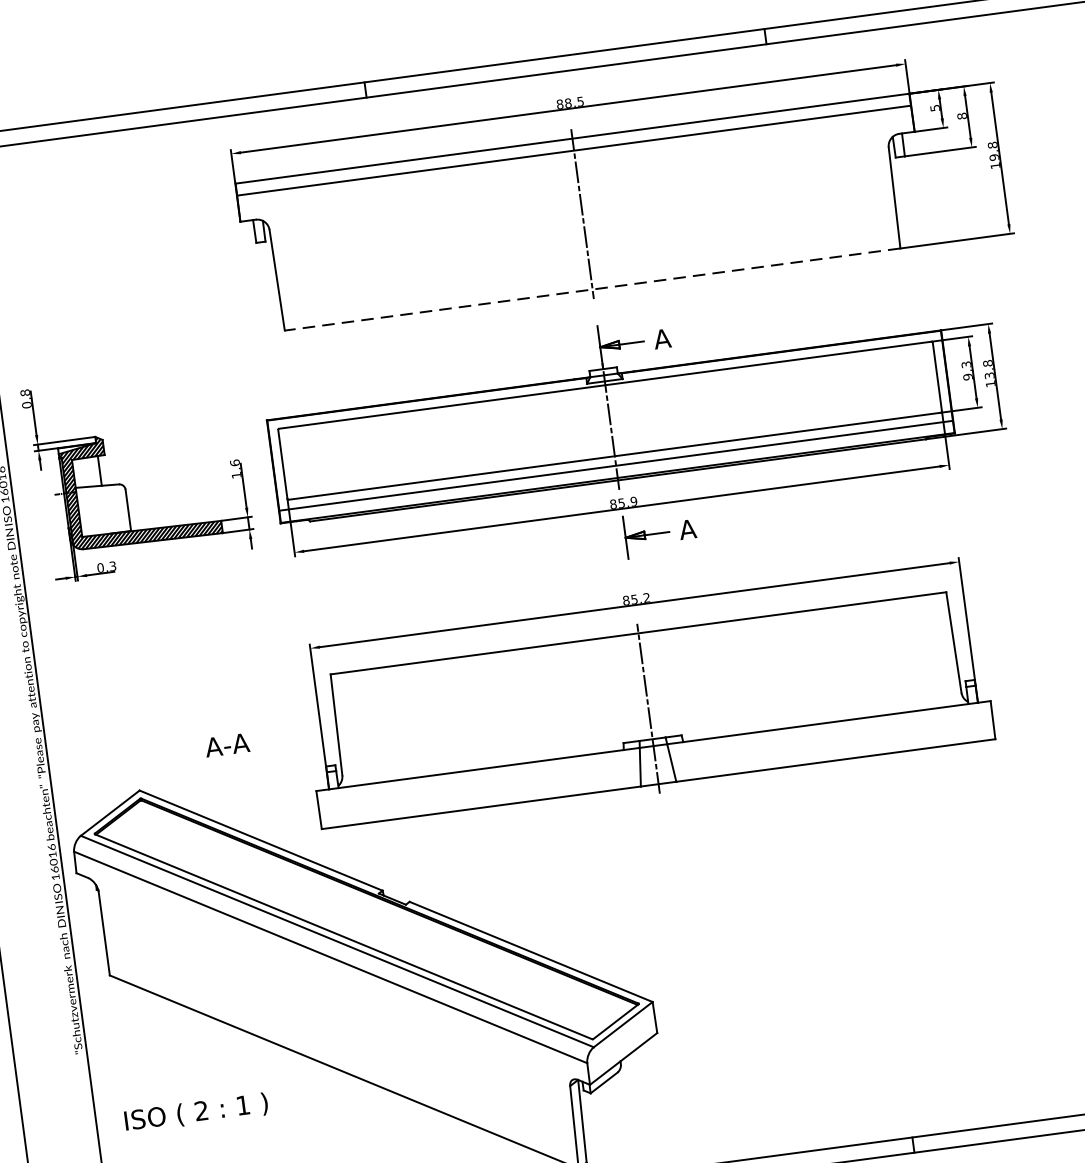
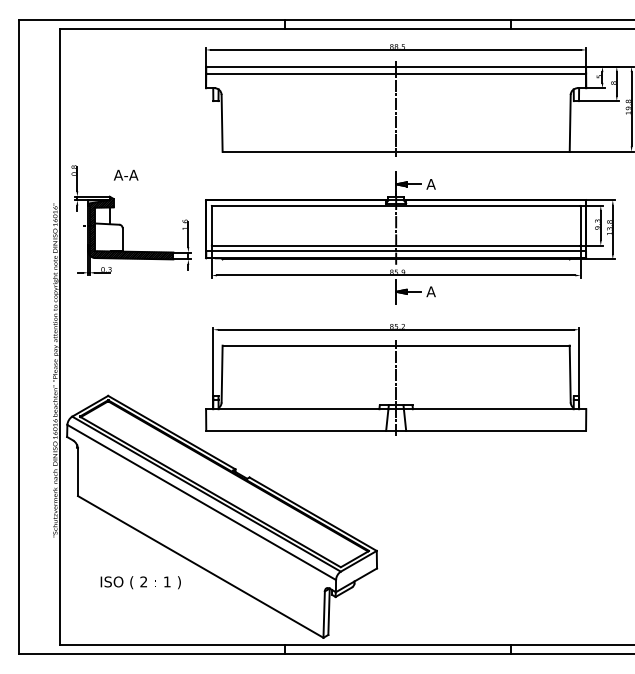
line: (593, 288) -> (396, 151), dashed -> solid
text: (226, 744) -> (125, 174), moved
text: (195, 1112) -> (140, 582), moved

